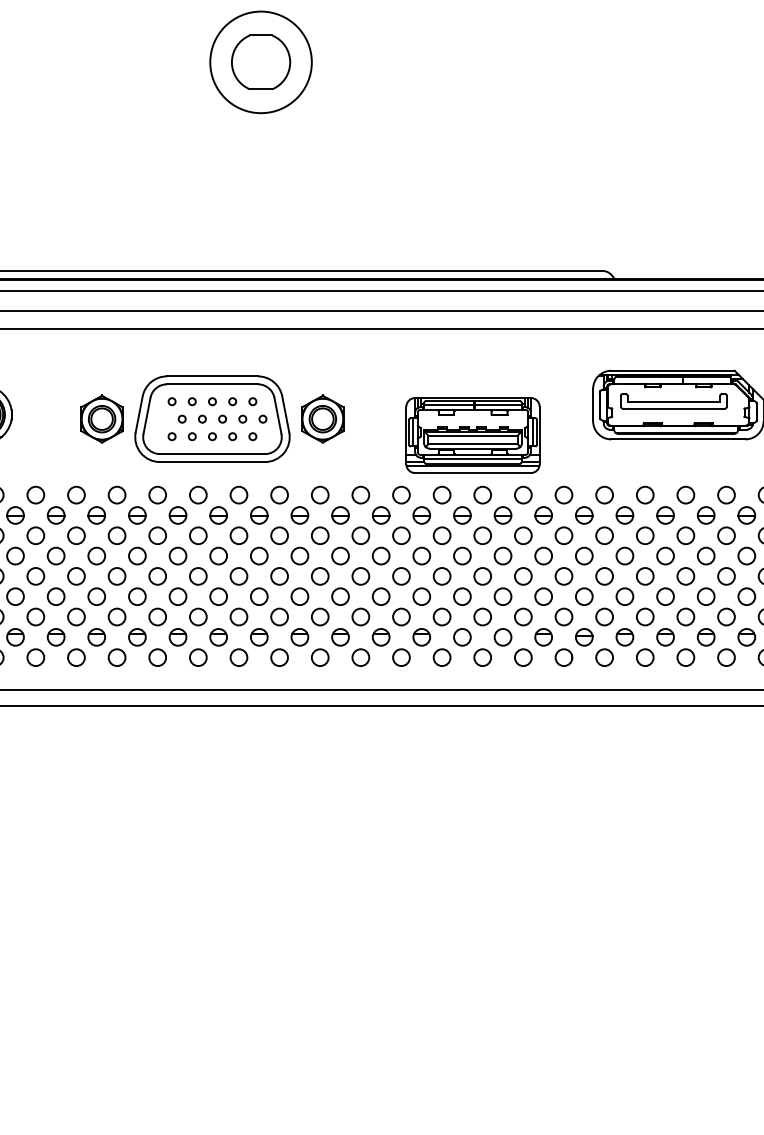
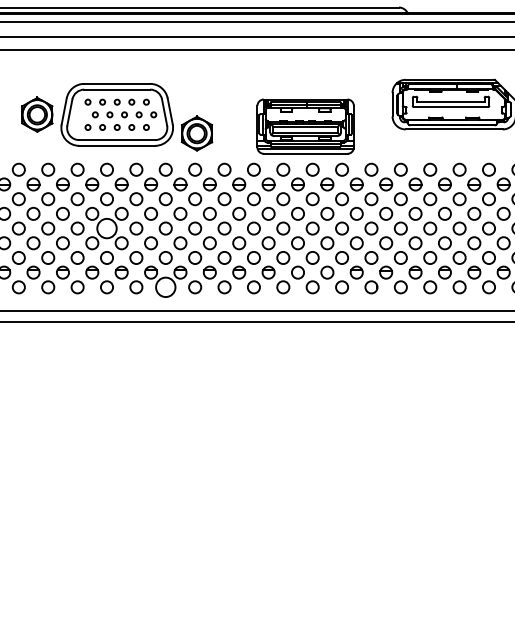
part: (322, 418) -> (196, 133), moved
circle: (197, 576) -> (106, 228), size x1.6
circle: (279, 657) -> (165, 287), size x1.6

